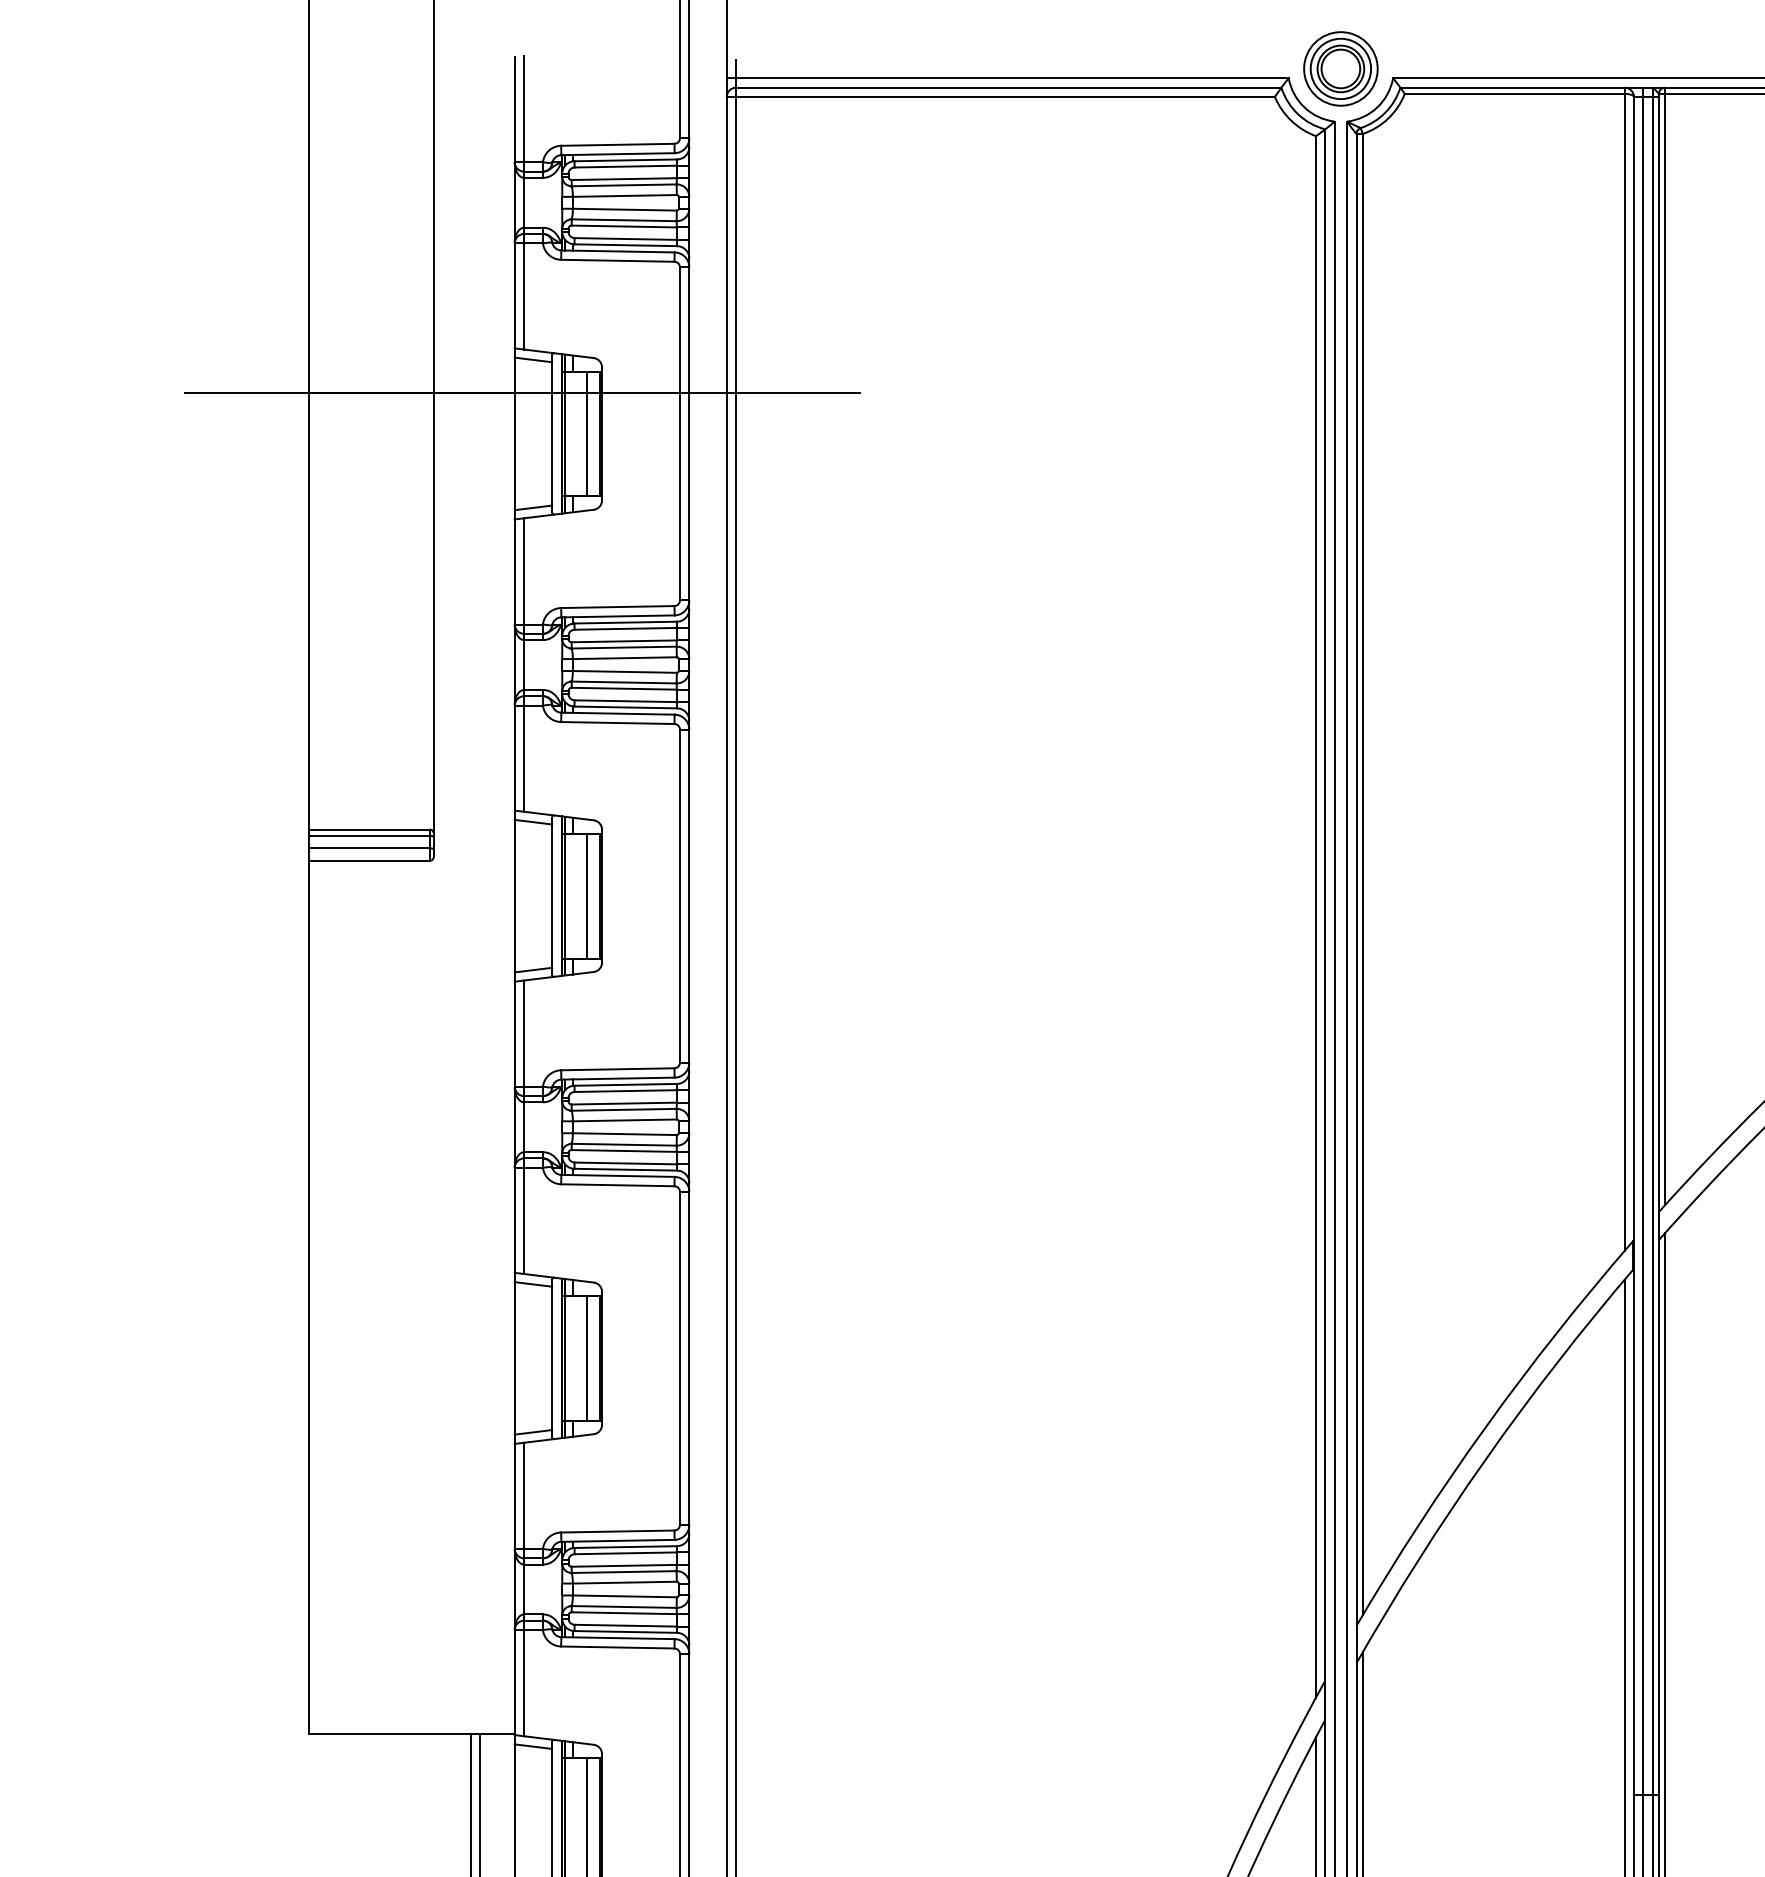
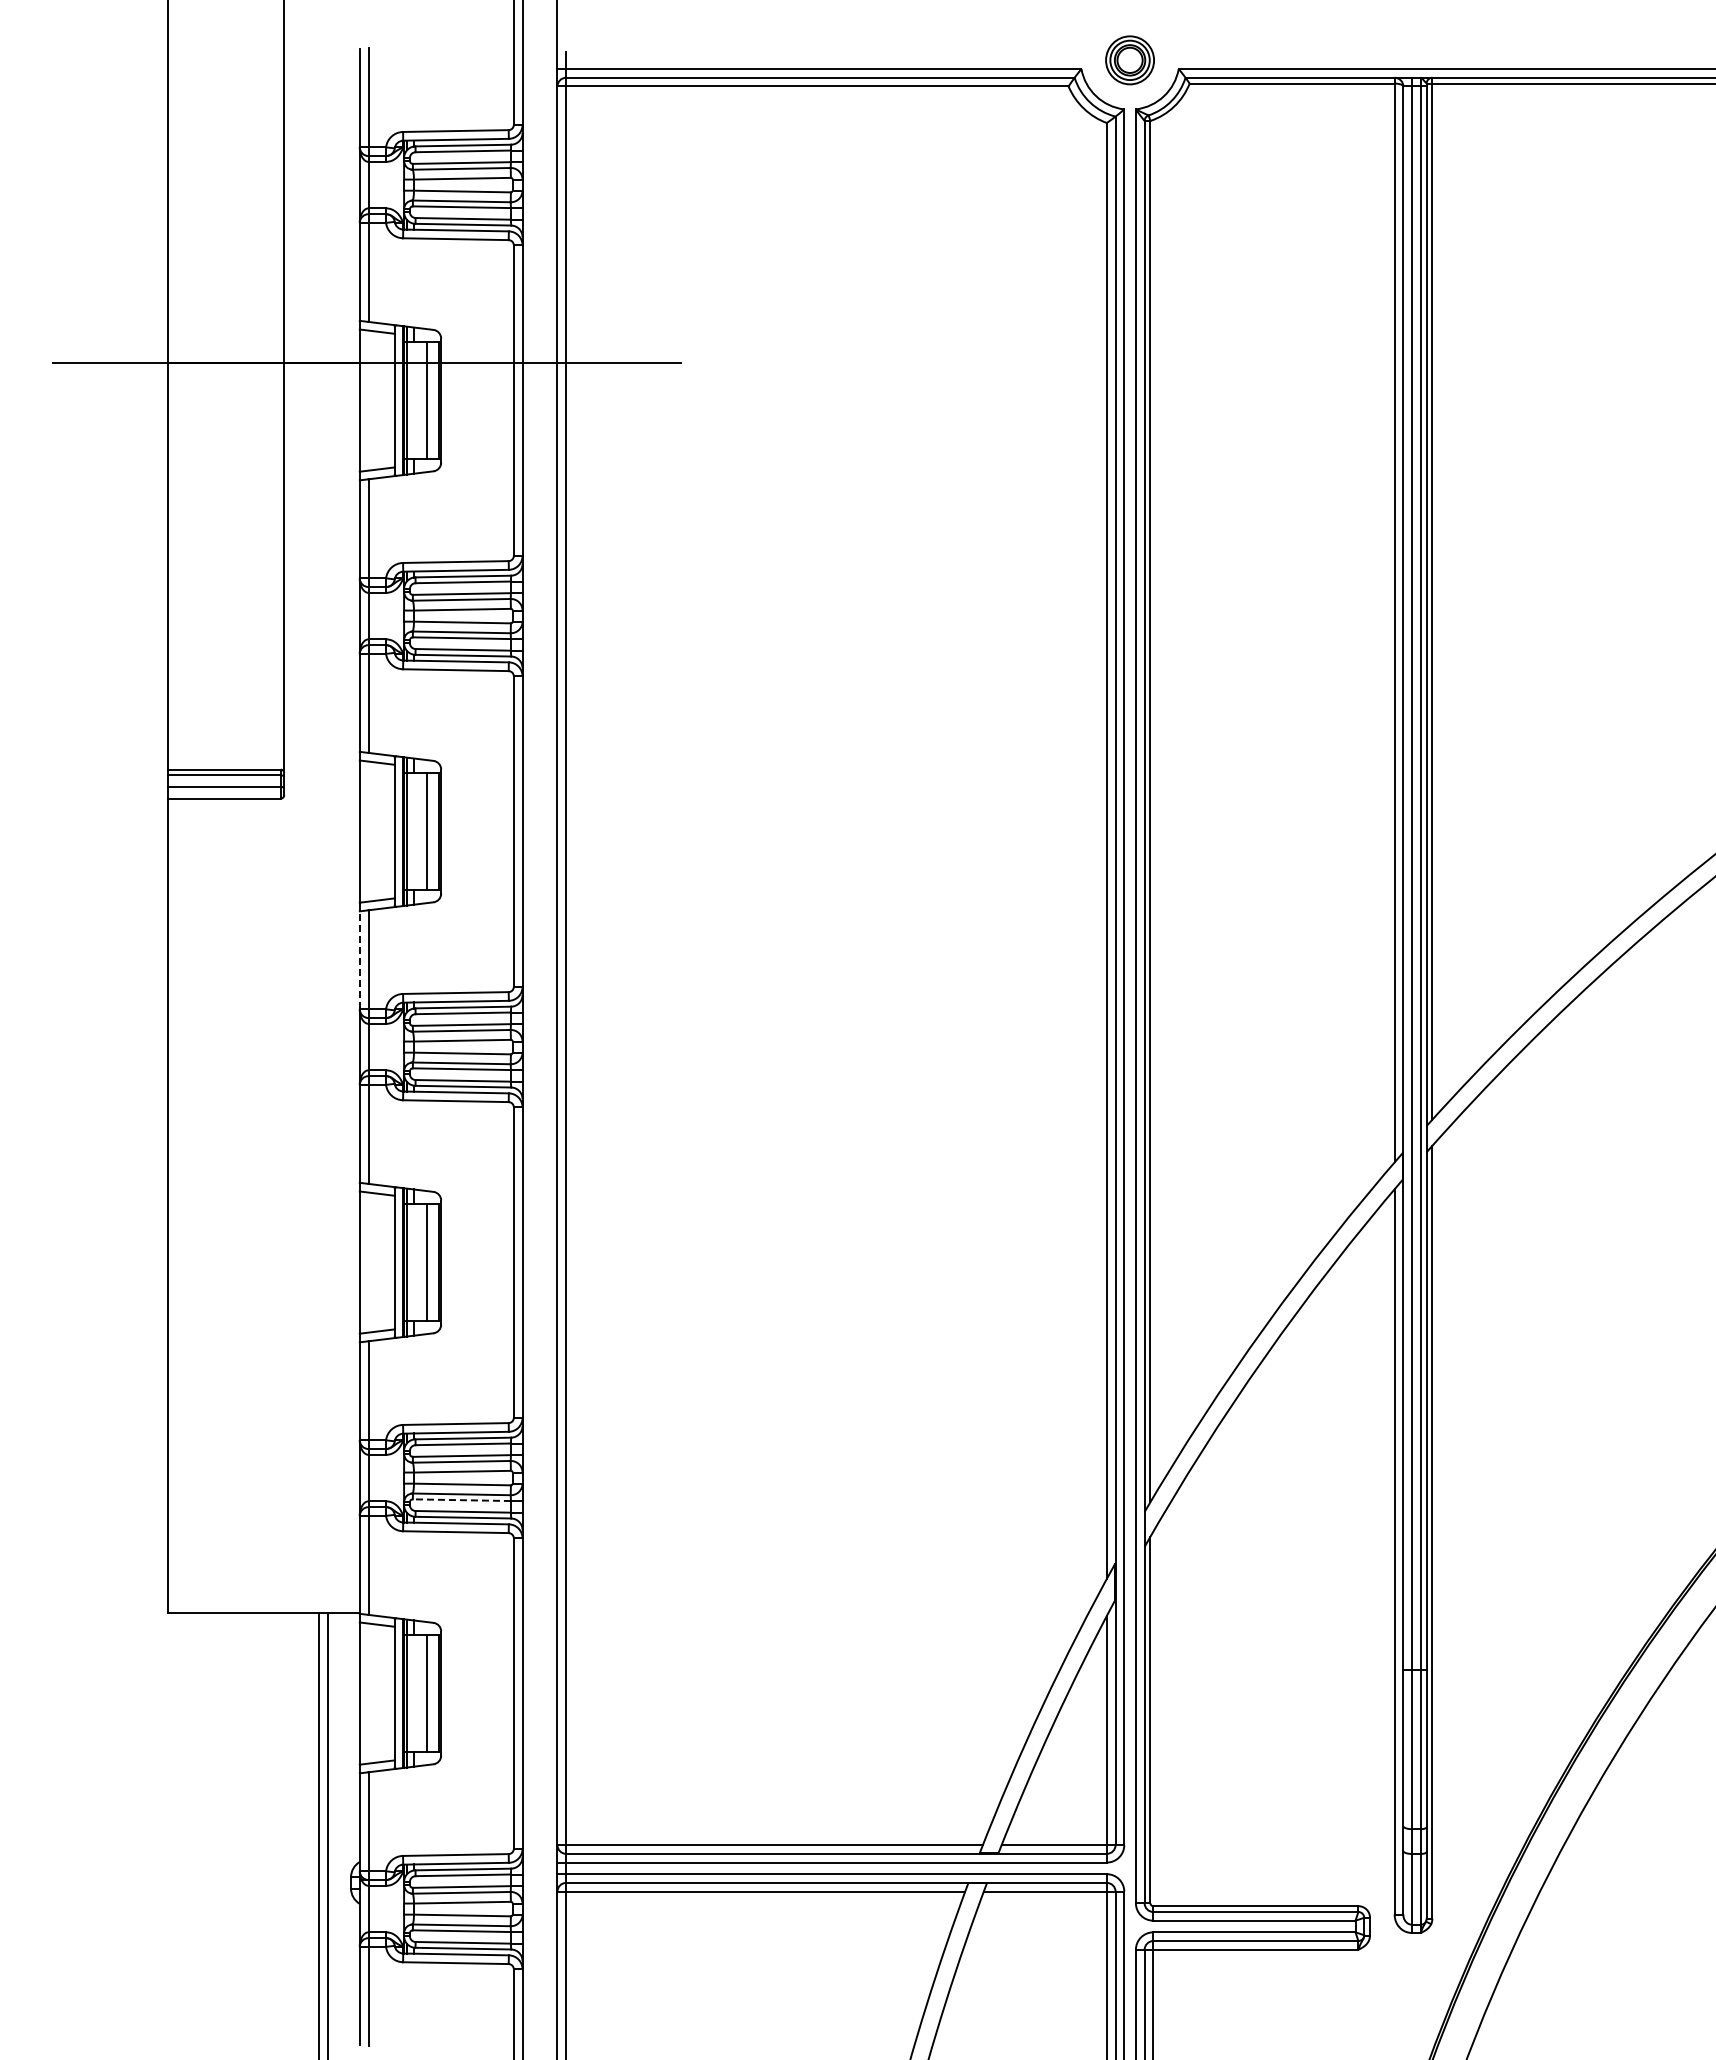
part: (1340, 69) -> (1129, 60), size x0.7
line: (514, 1034) -> (359, 960), solid -> dashed
line: (623, 1613) -> (461, 1500), solid -> dashed

